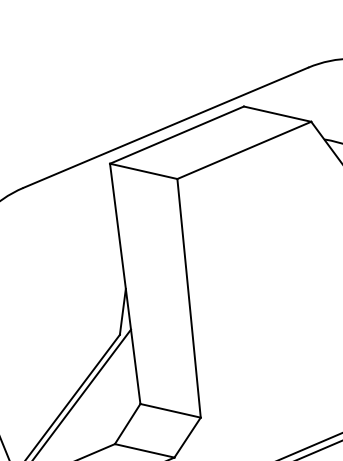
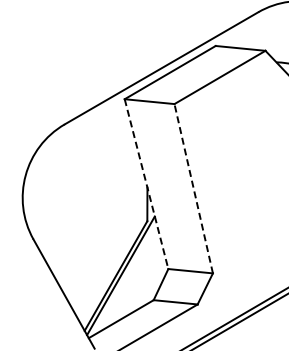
line: (125, 284) -> (146, 184), solid -> dashed
line: (188, 297) -> (193, 188), solid -> dashed

